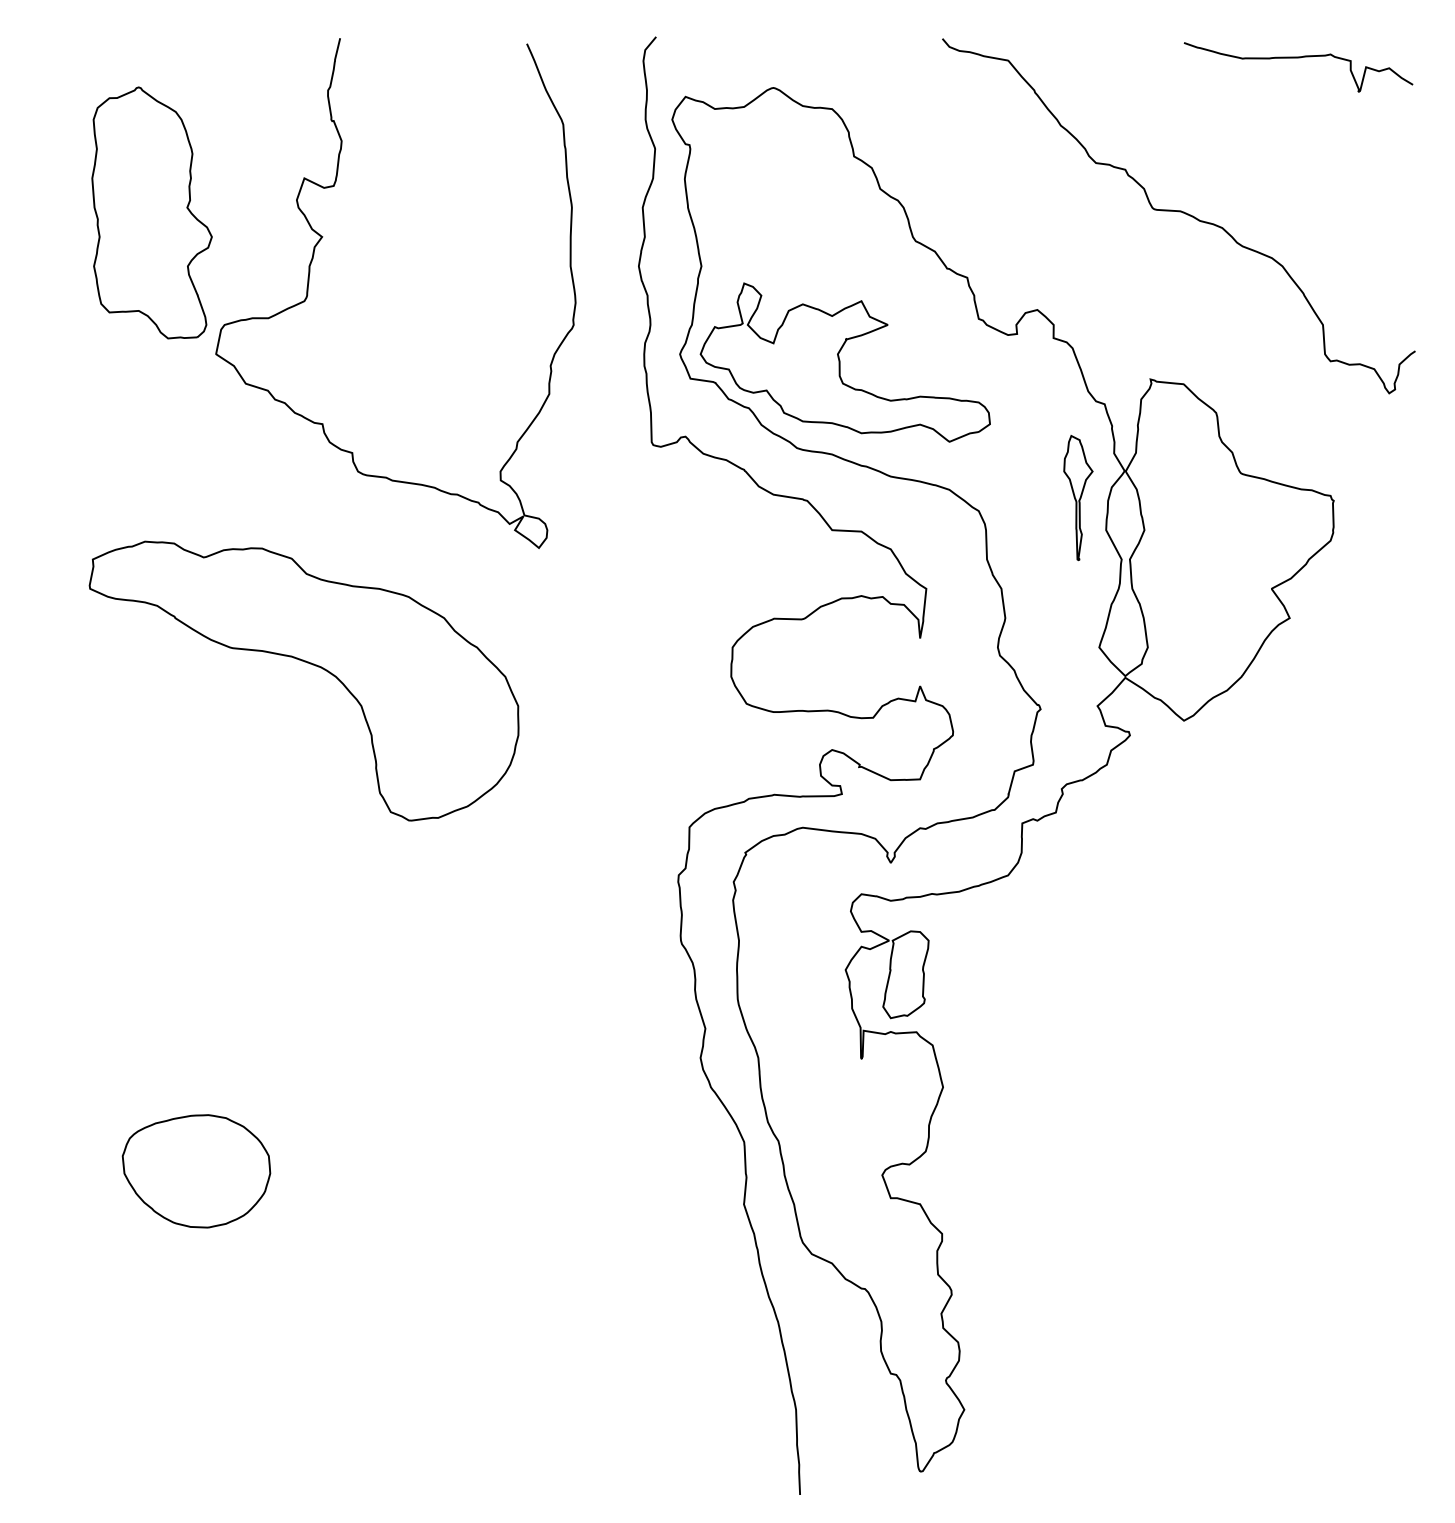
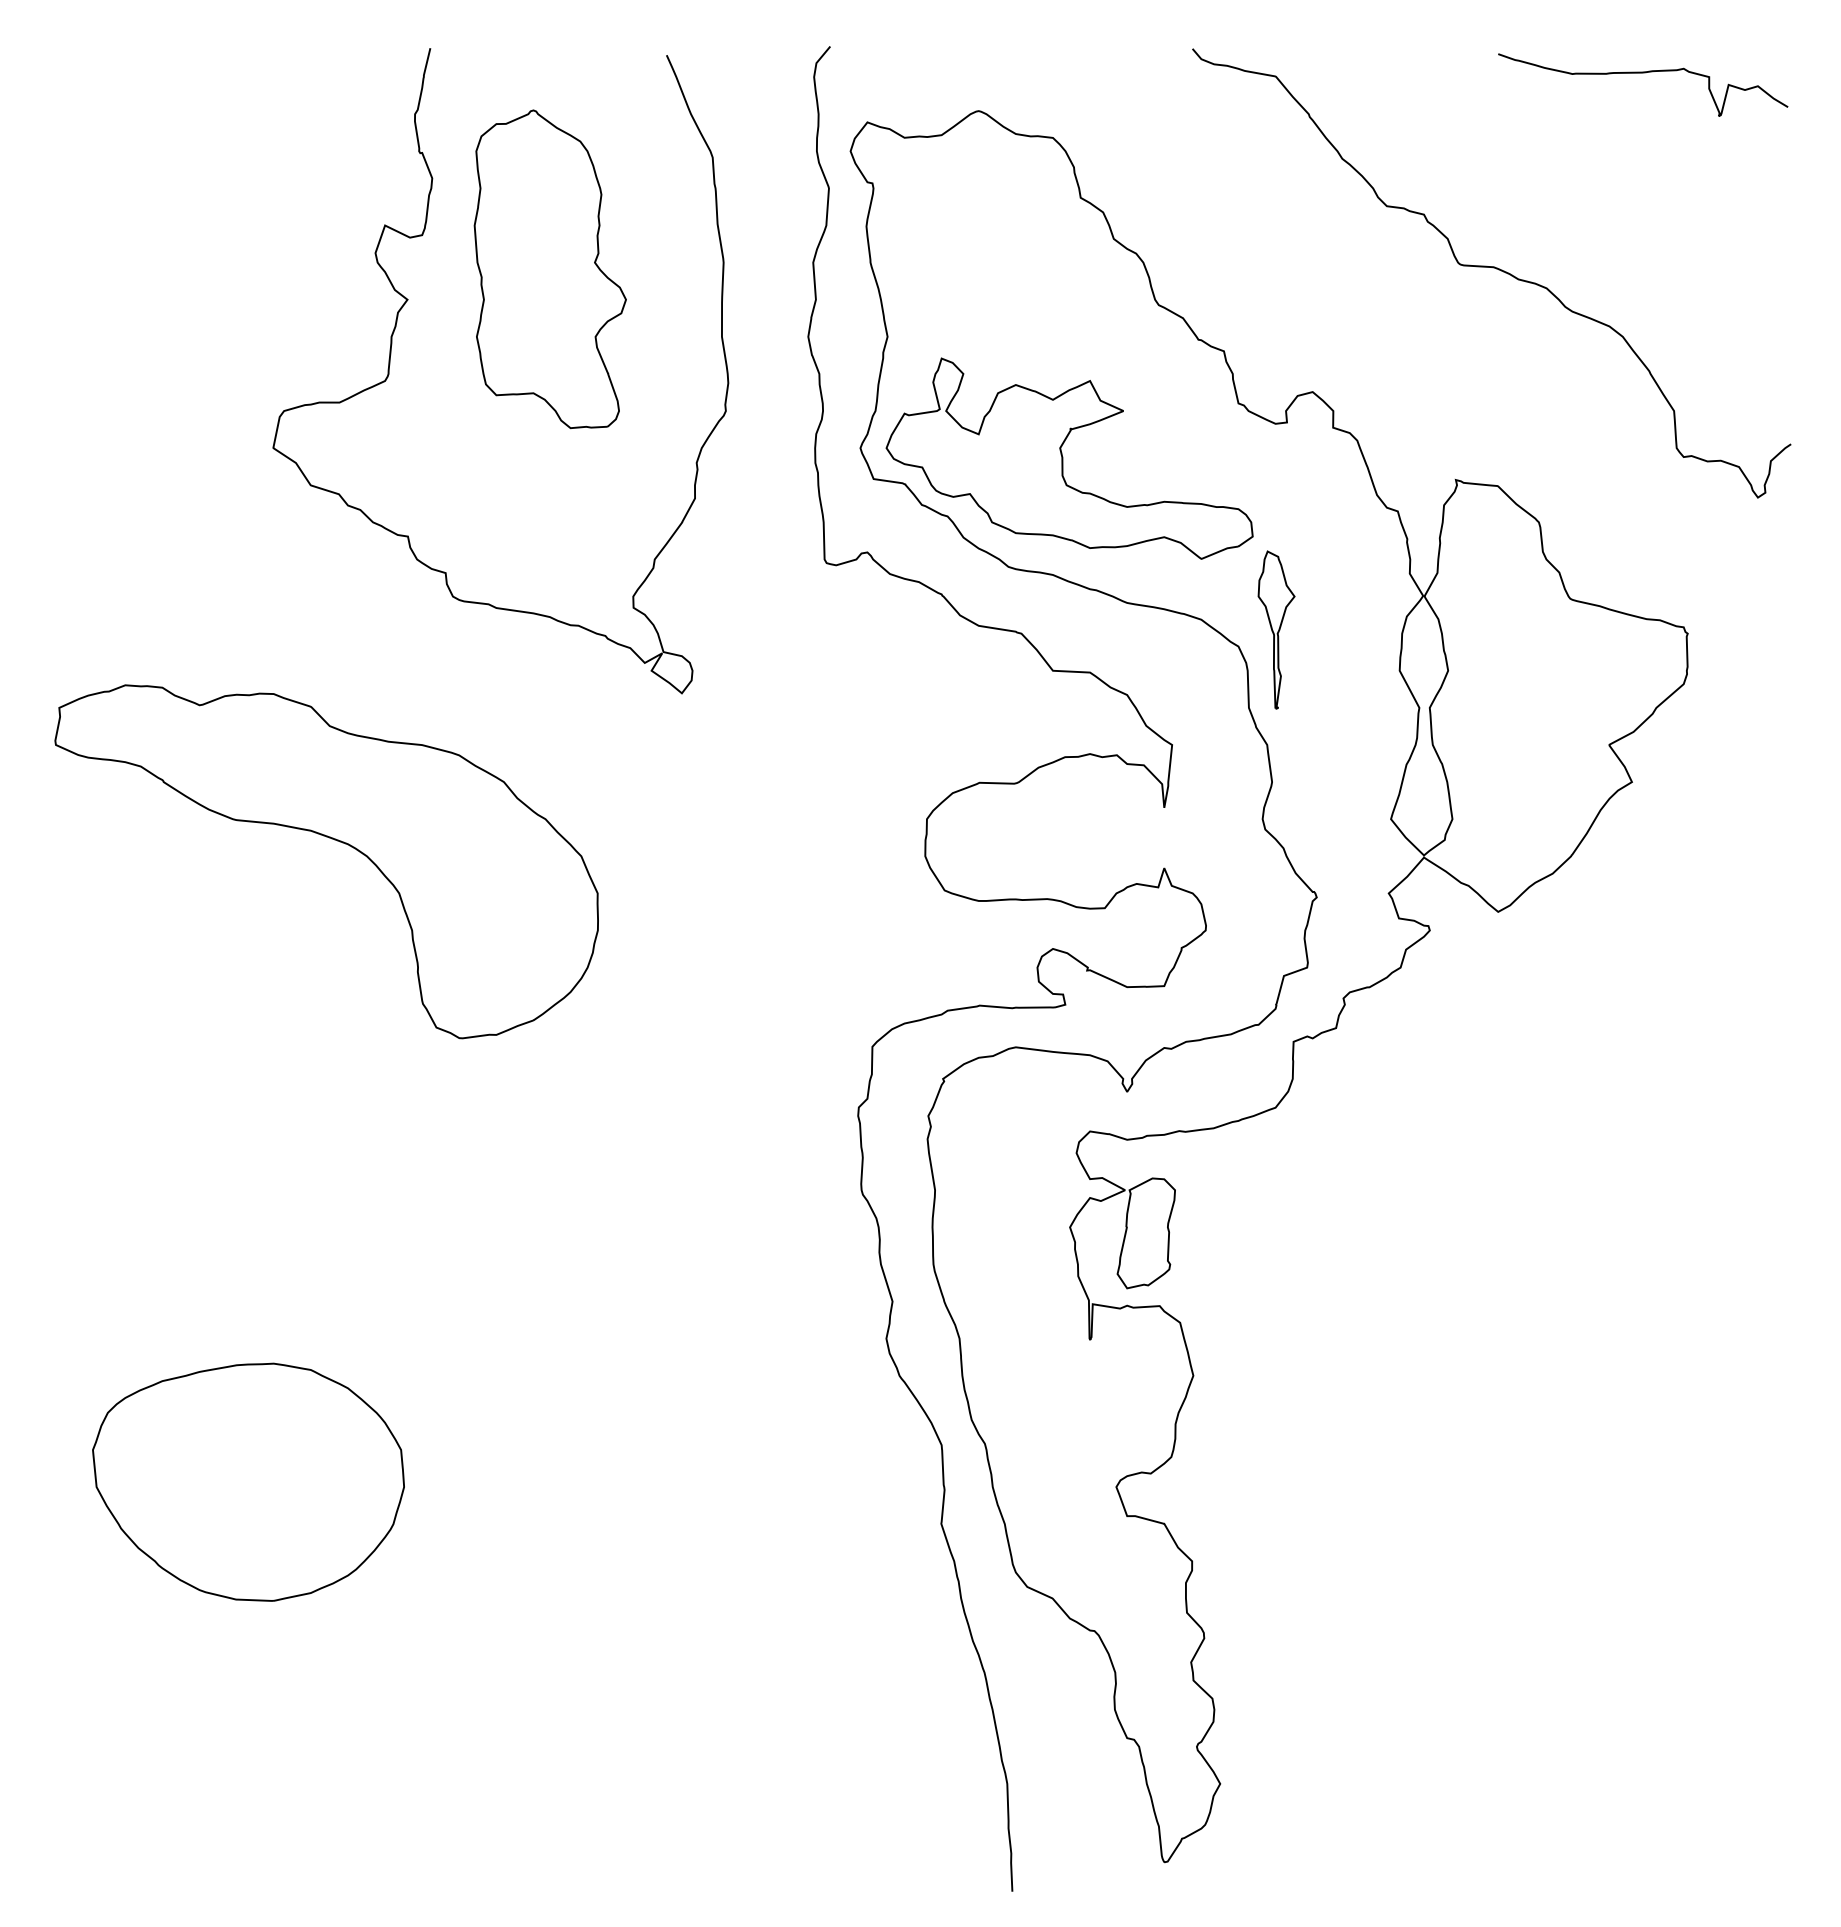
part: (151, 213) -> (549, 269), moved
part: (1078, 497) -> (1276, 629), moved
part: (310, 664) -> (334, 840), moved
part: (196, 1170) -> (248, 1481), size x1.67

